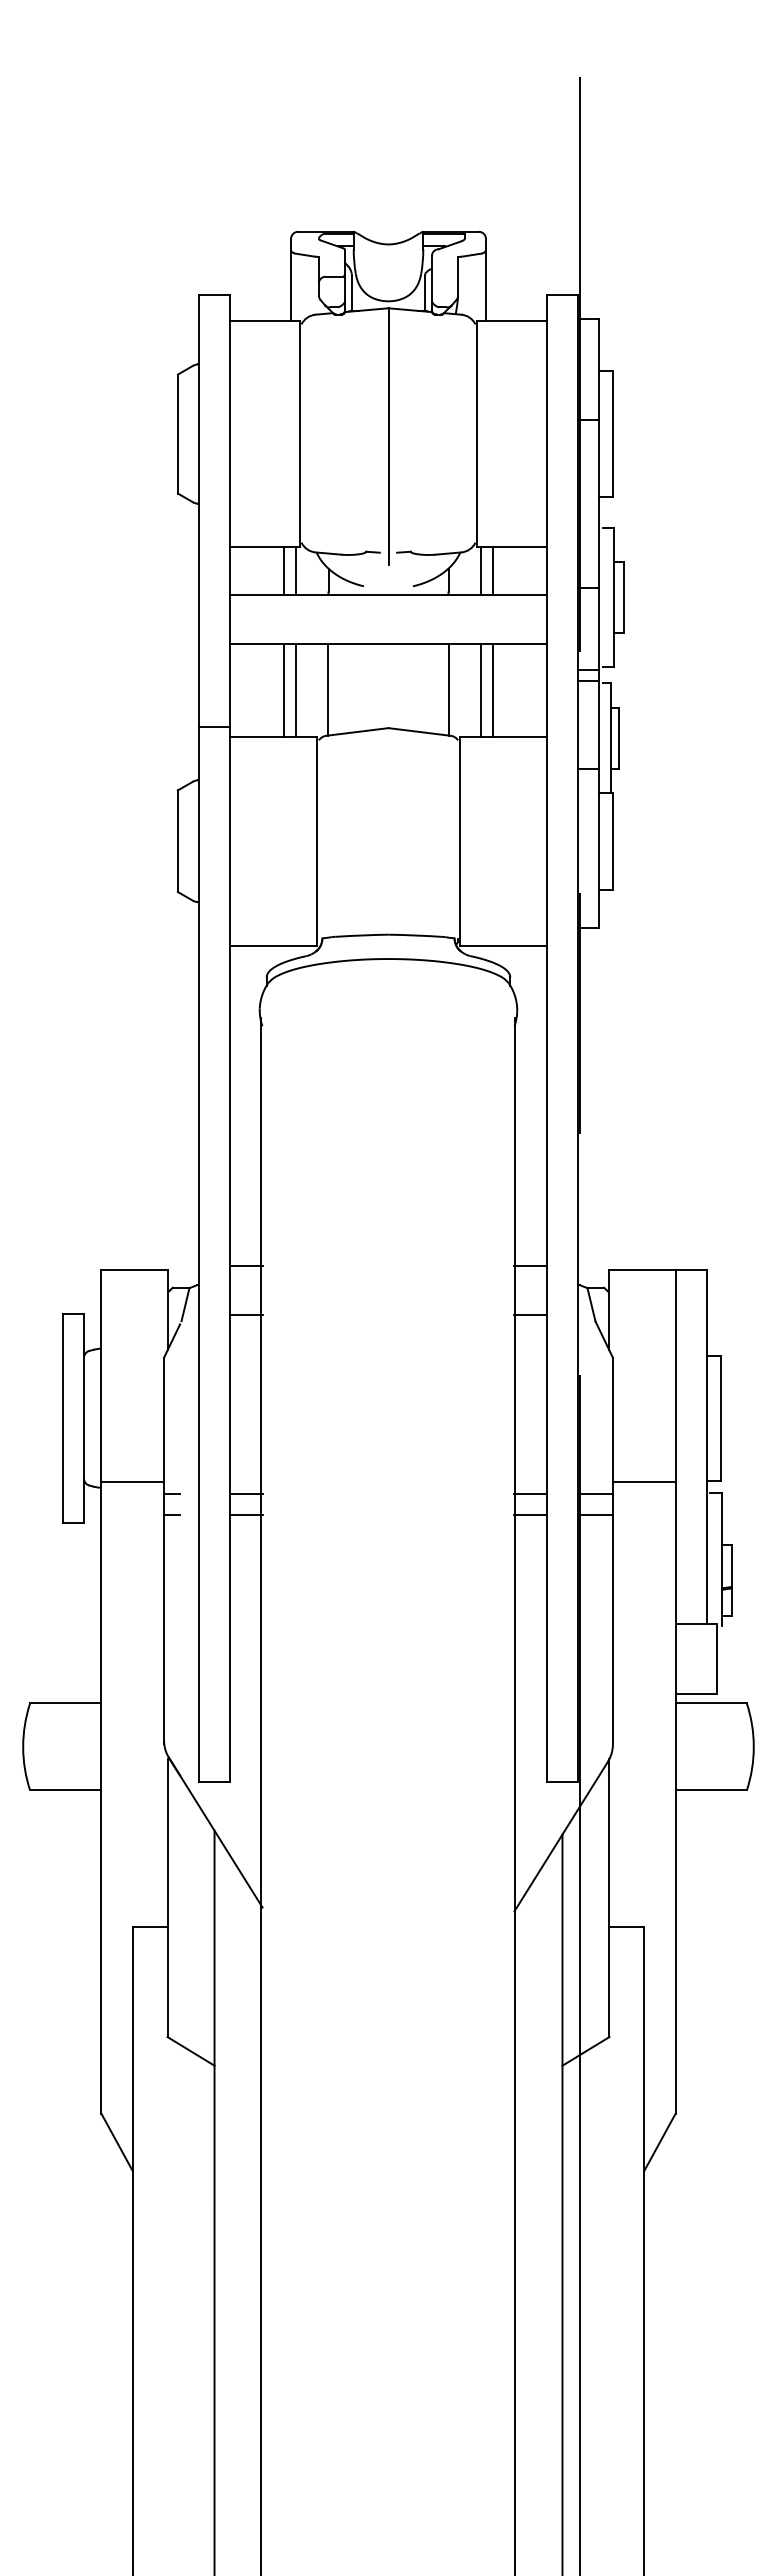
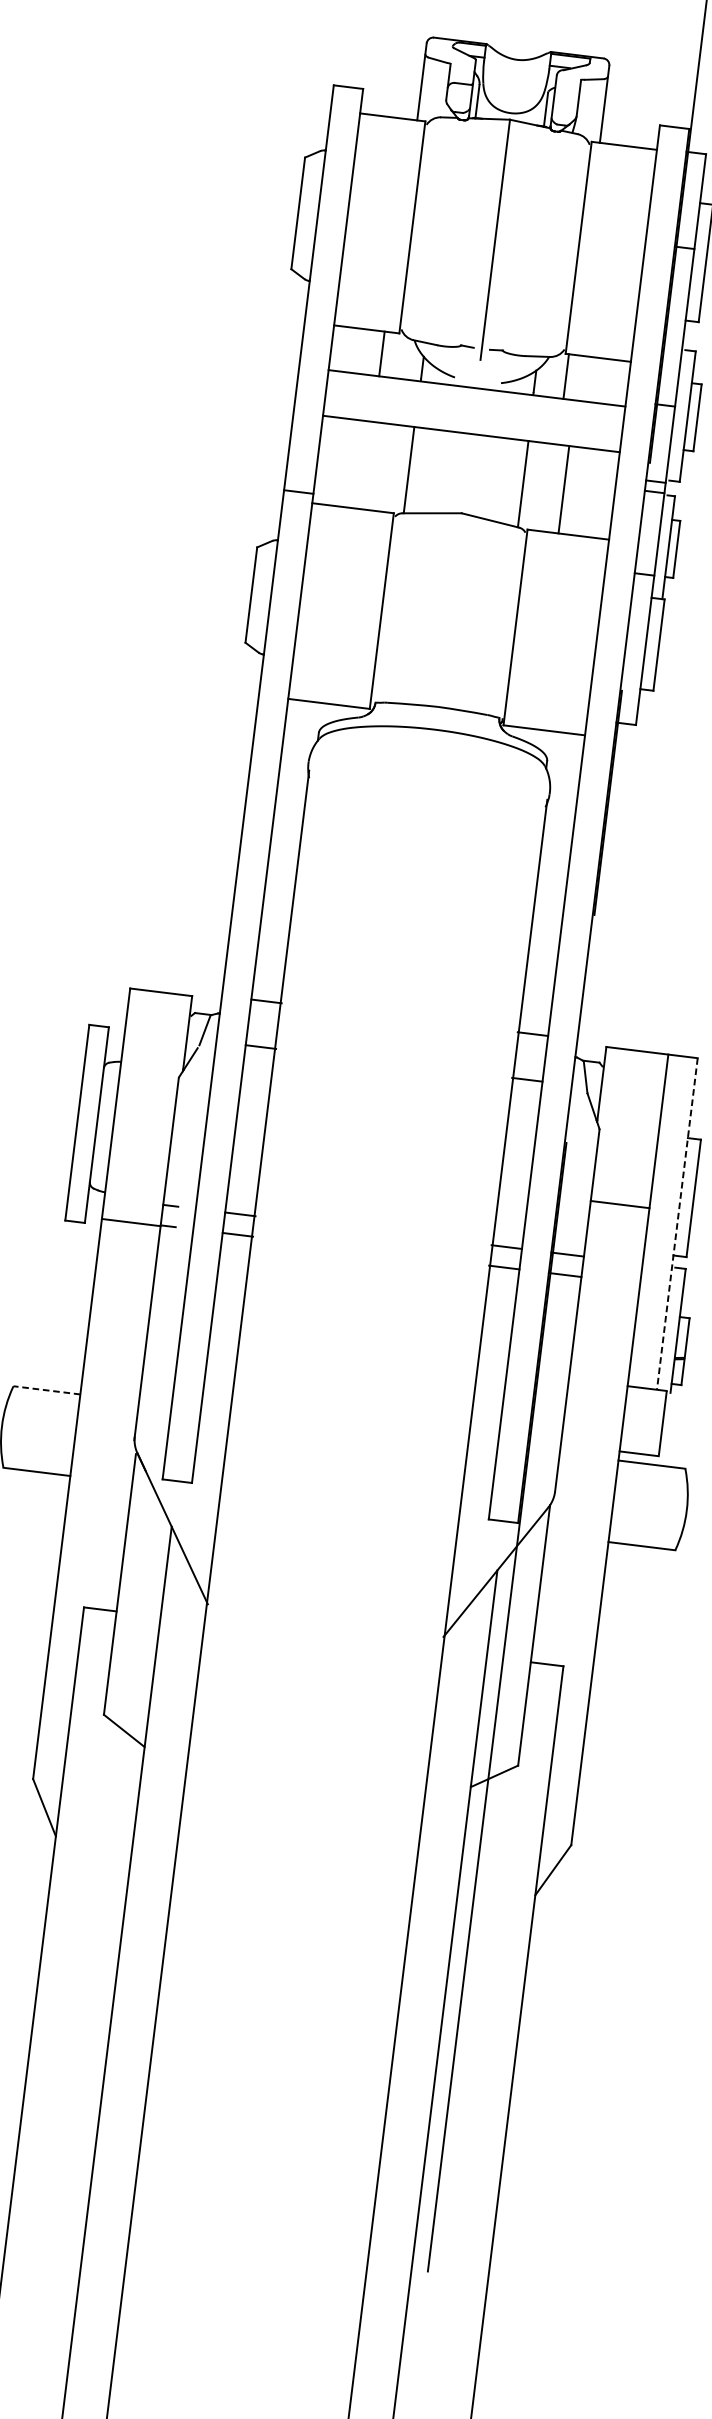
line: (296, 570) -> (393, 354), removed
line: (492, 570) -> (577, 377), removed
line: (284, 689) -> (368, 465), removed
line: (296, 689) -> (379, 466), removed
line: (480, 689) -> (552, 487), removed
line: (706, 1447) -> (676, 1224), solid -> dashed
line: (132, 1482) -> (130, 1222), moved
line: (643, 1482) -> (619, 1204), moved
line: (65, 1703) -> (46, 1390), solid -> dashed

